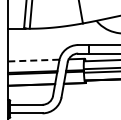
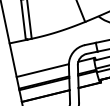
line: (33, 60) -> (42, 70), dashed -> solid

